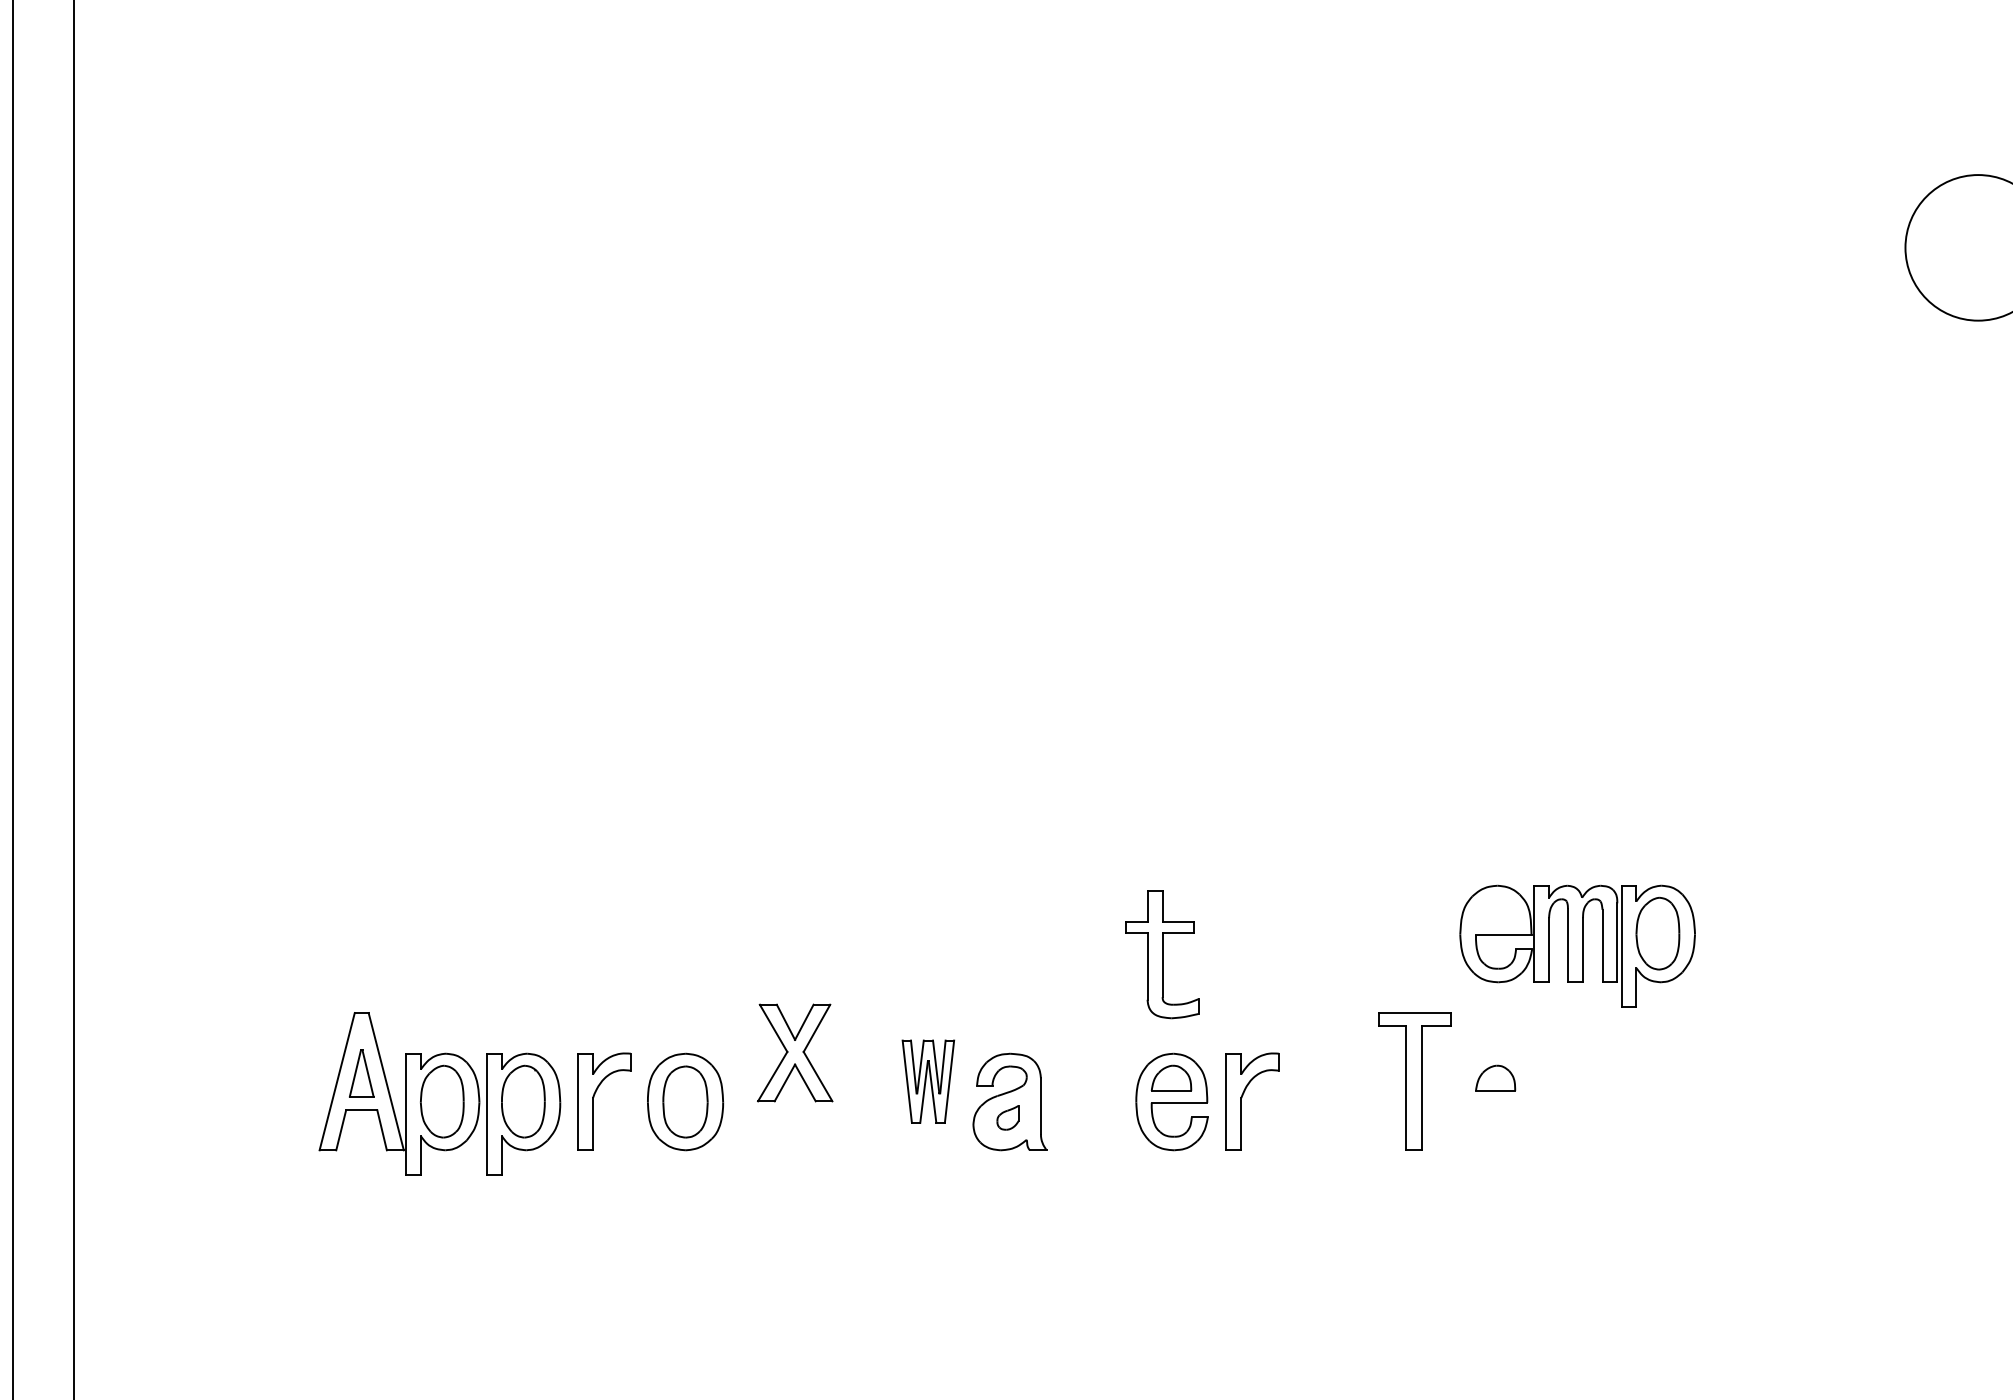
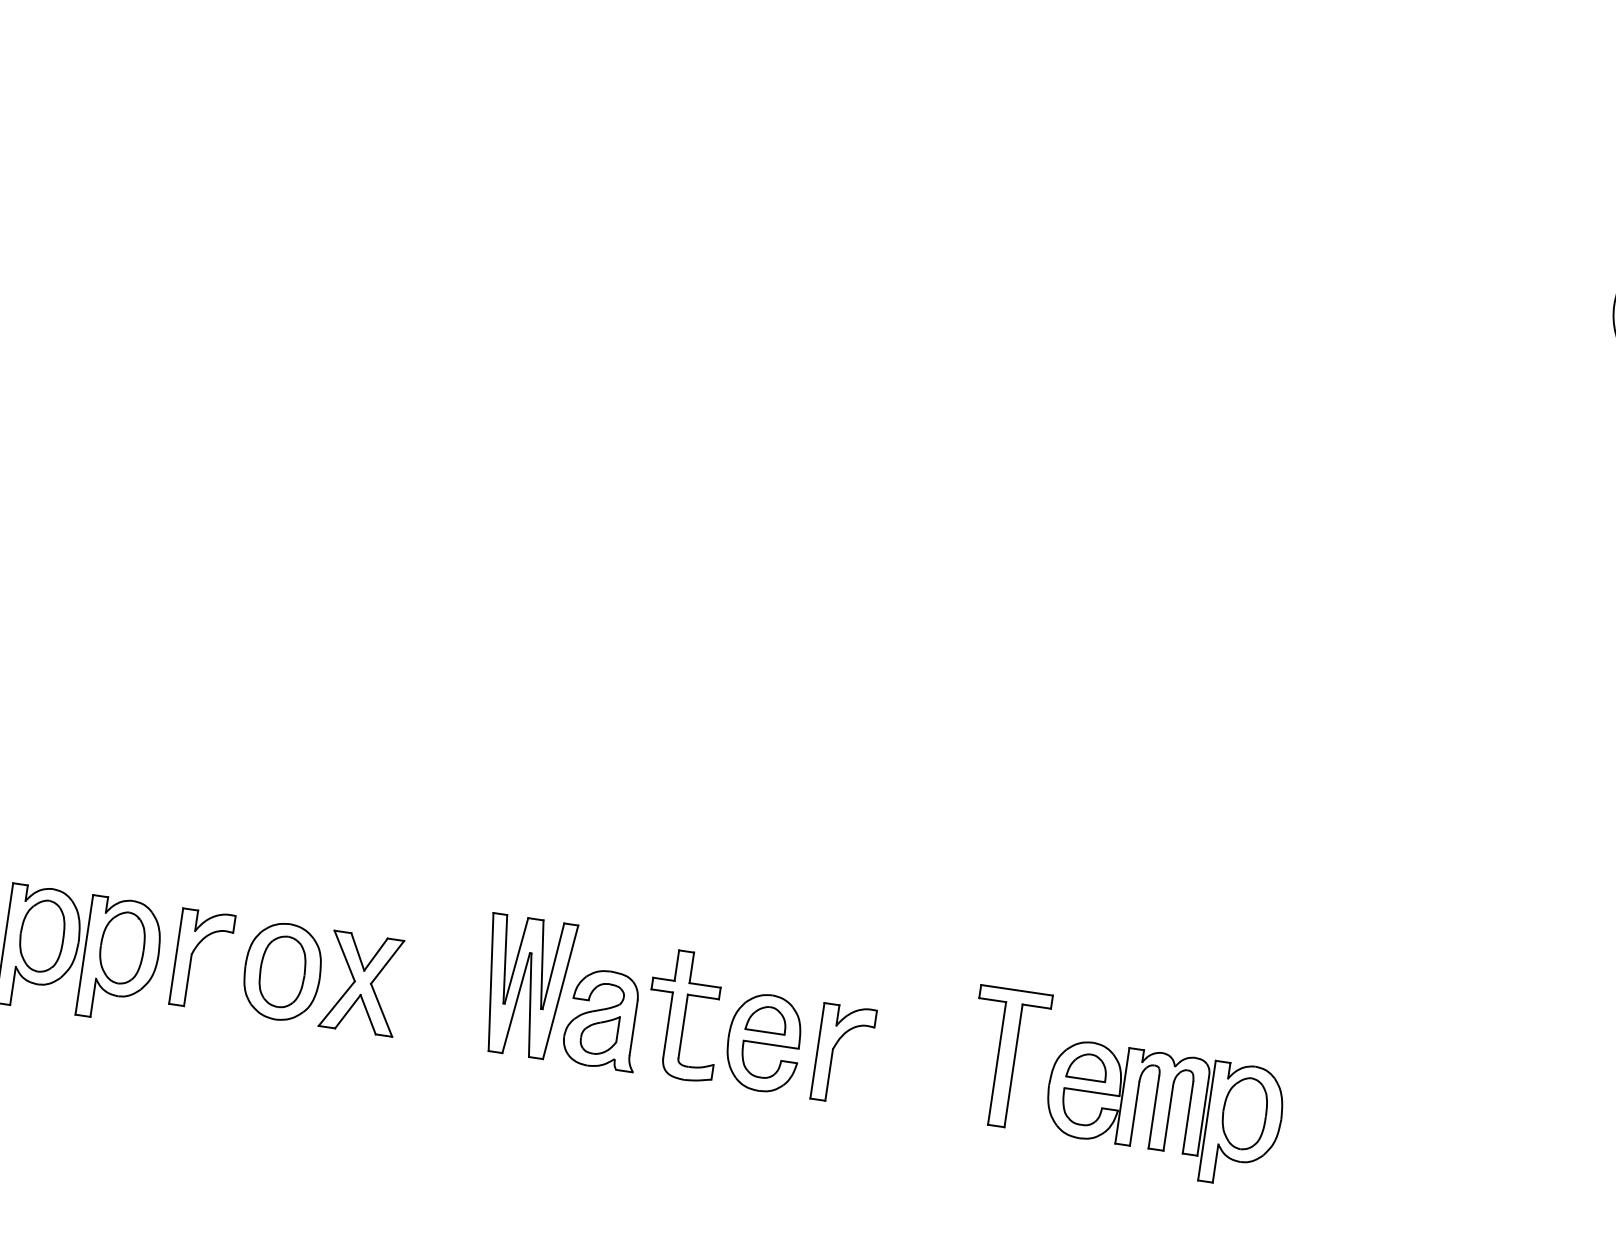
part: (1577, 945) -> (1163, 1113), moved
part: (1162, 954) -> (684, 1015), moved
part: (795, 1052) -> (362, 983), moved
part: (928, 1081) -> (526, 987), size x1.67
part: (1007, 1117) -> (598, 1034), size x1.67

